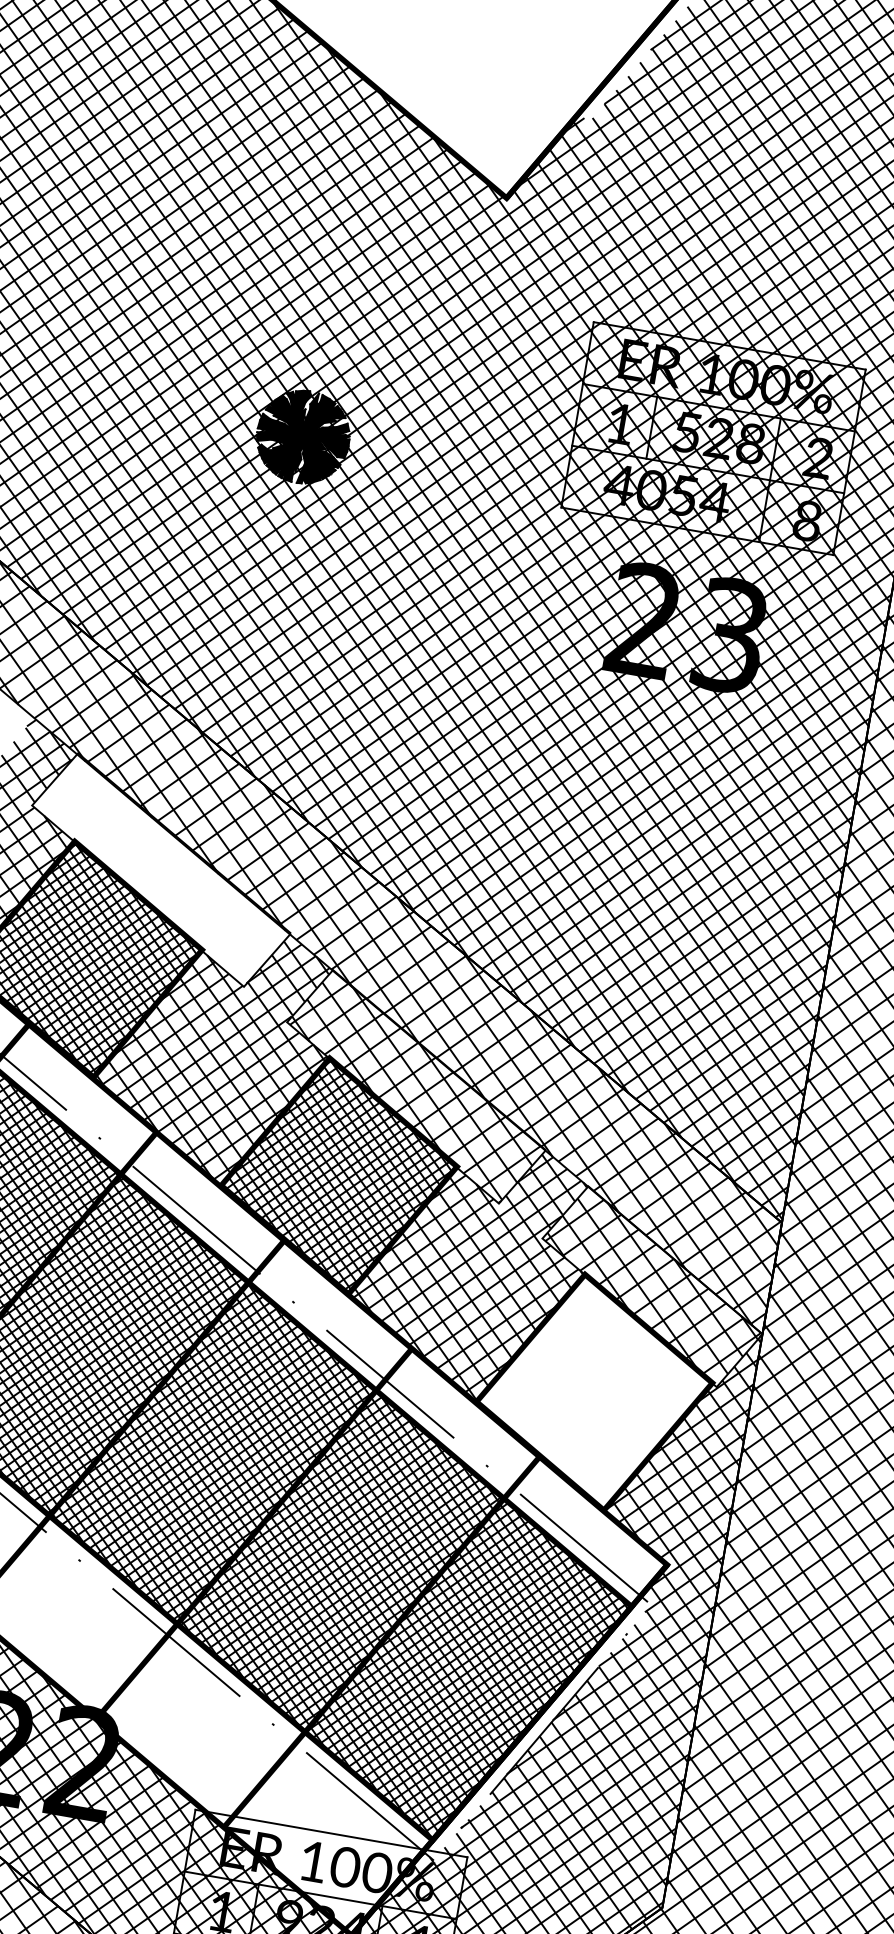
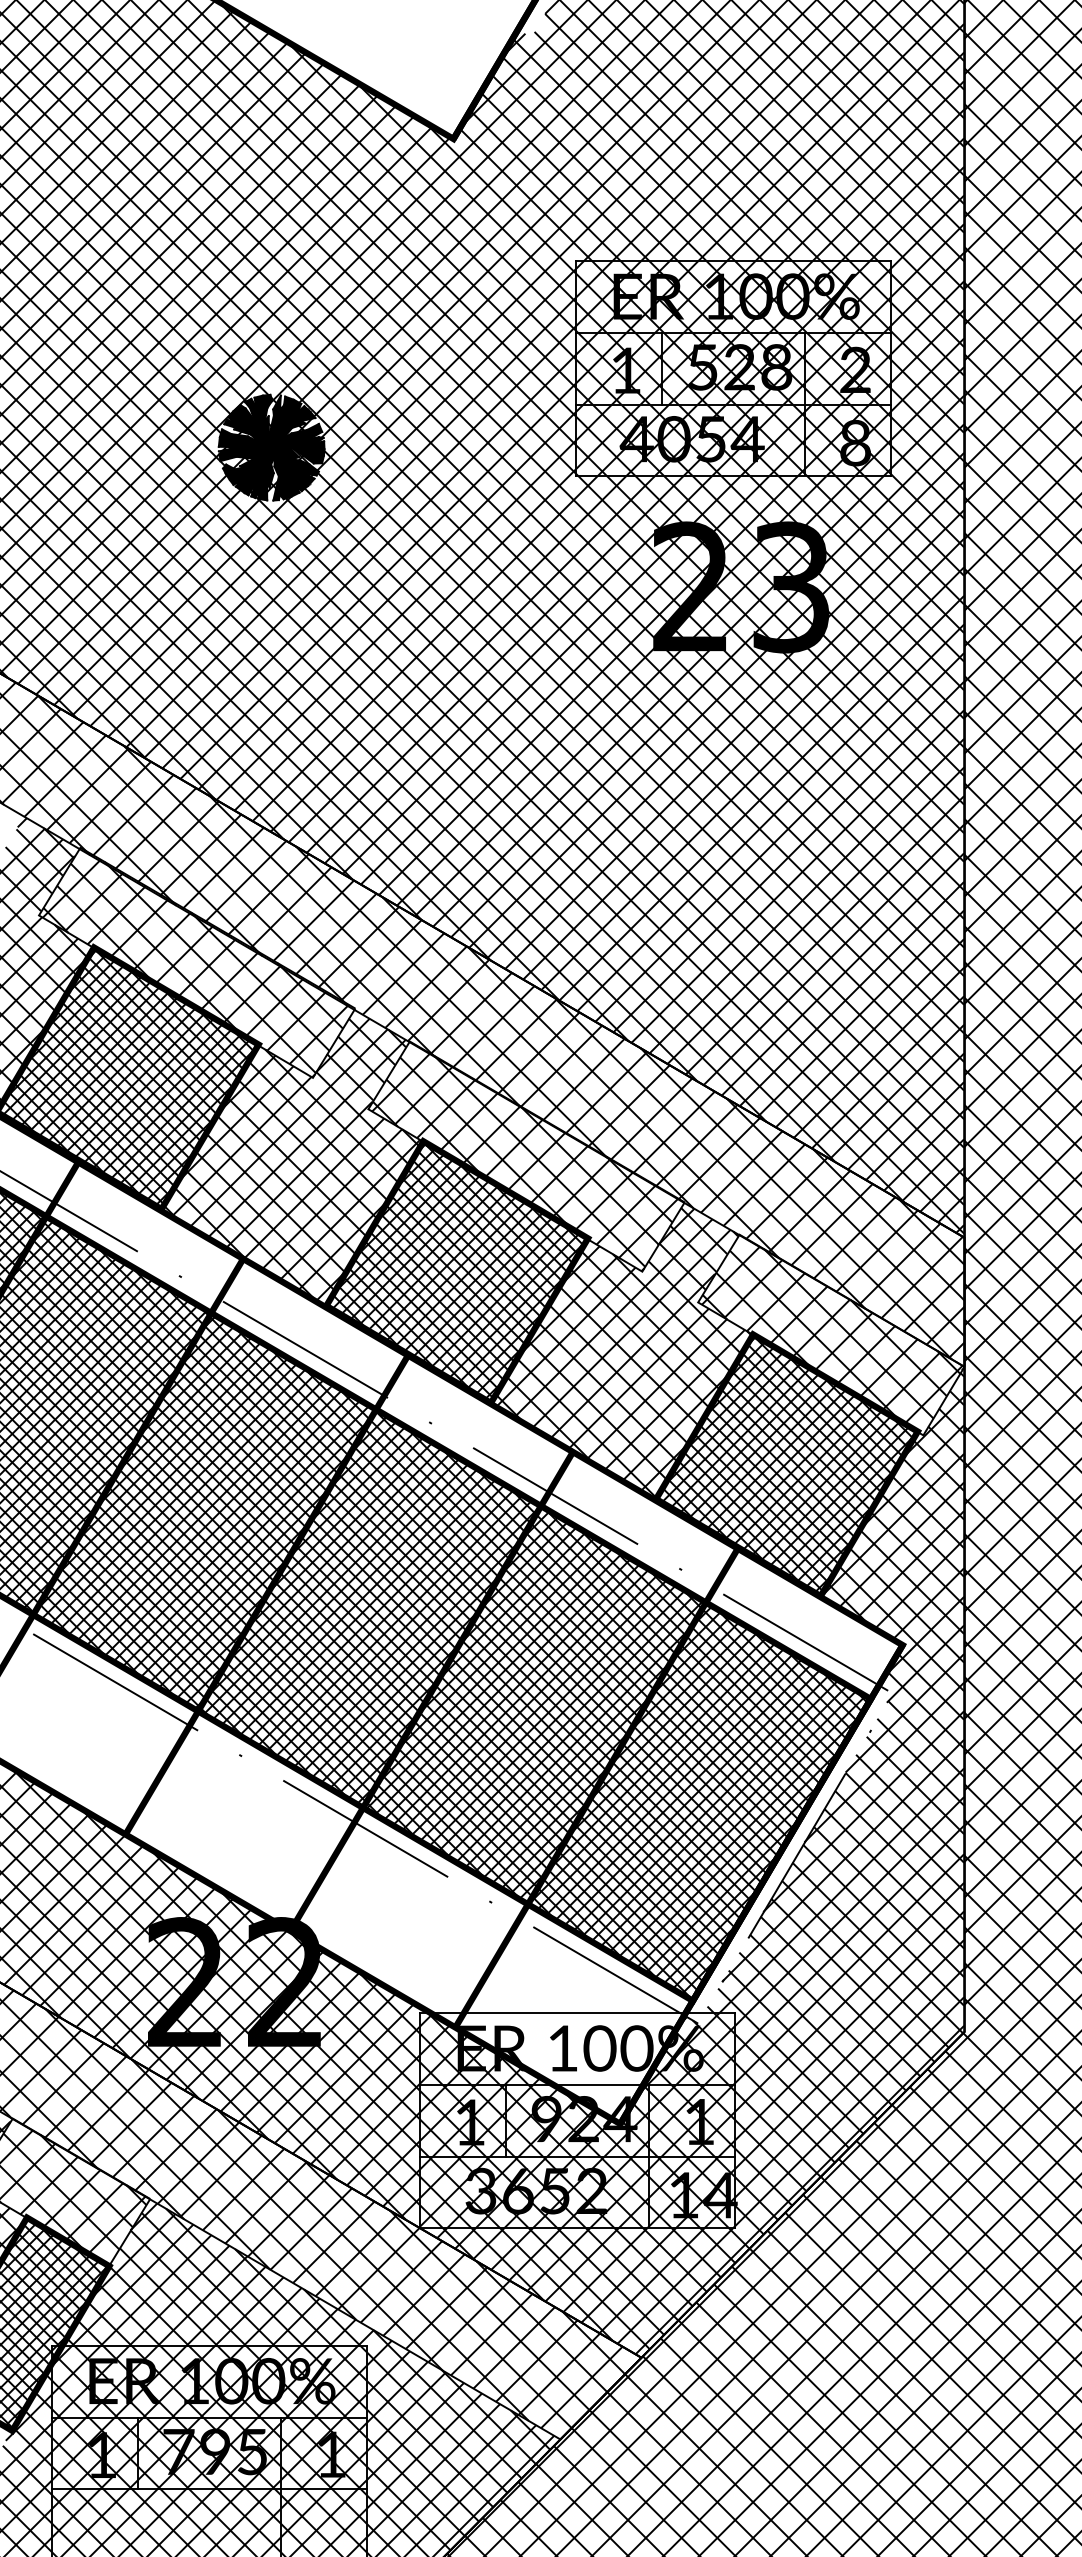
hatch: (159, 874) -> (195, 968), added
hatch: (594, 1390) -> (786, 1463), added

